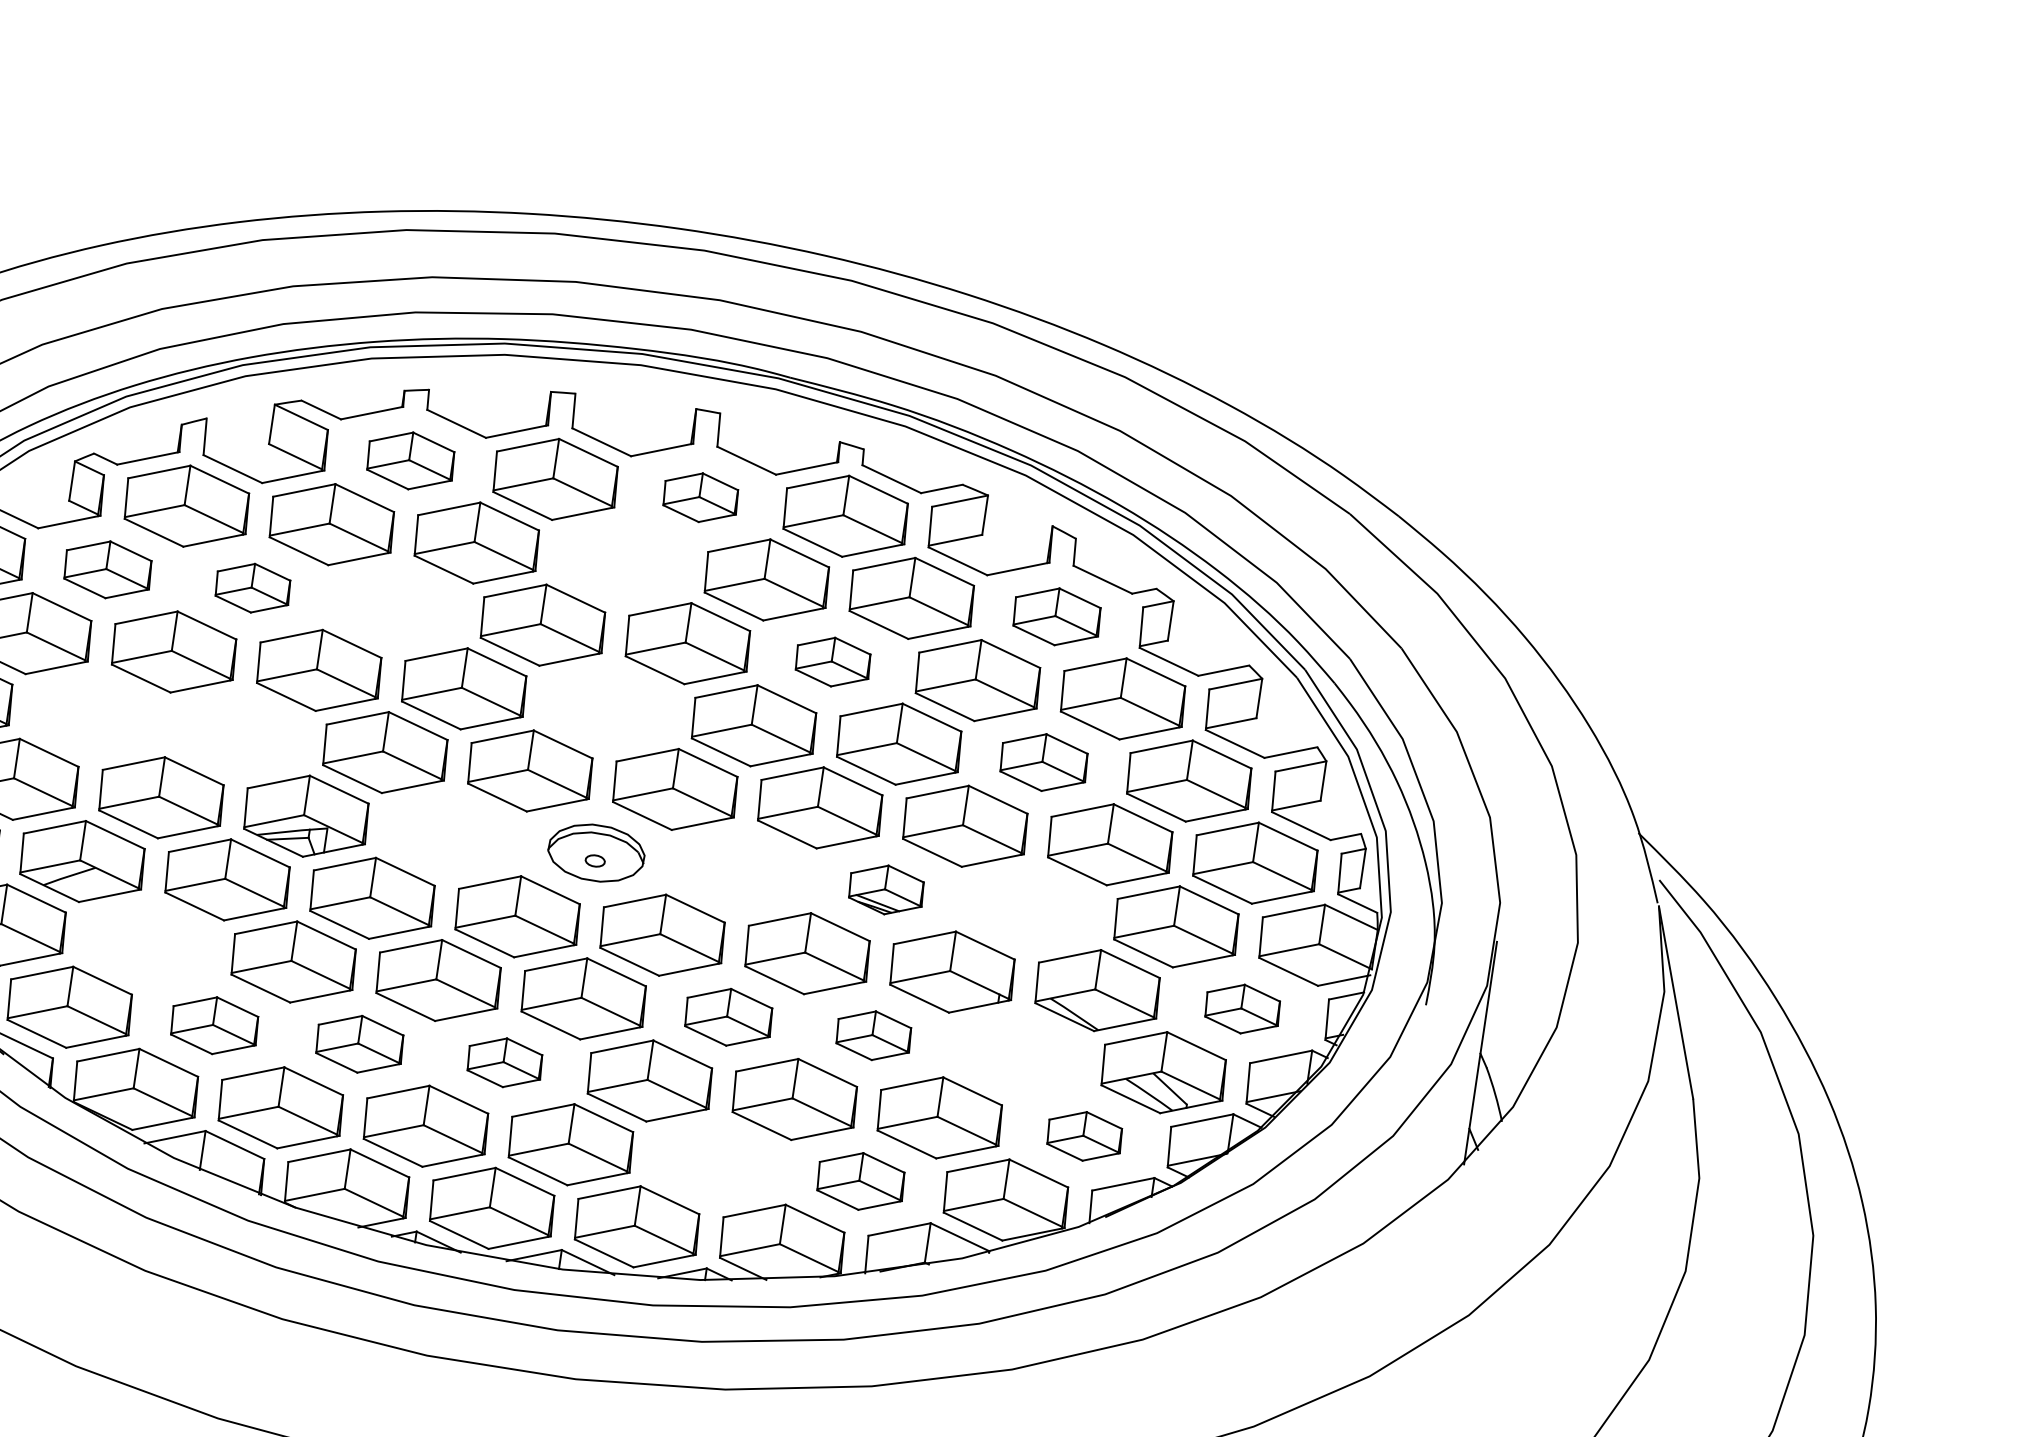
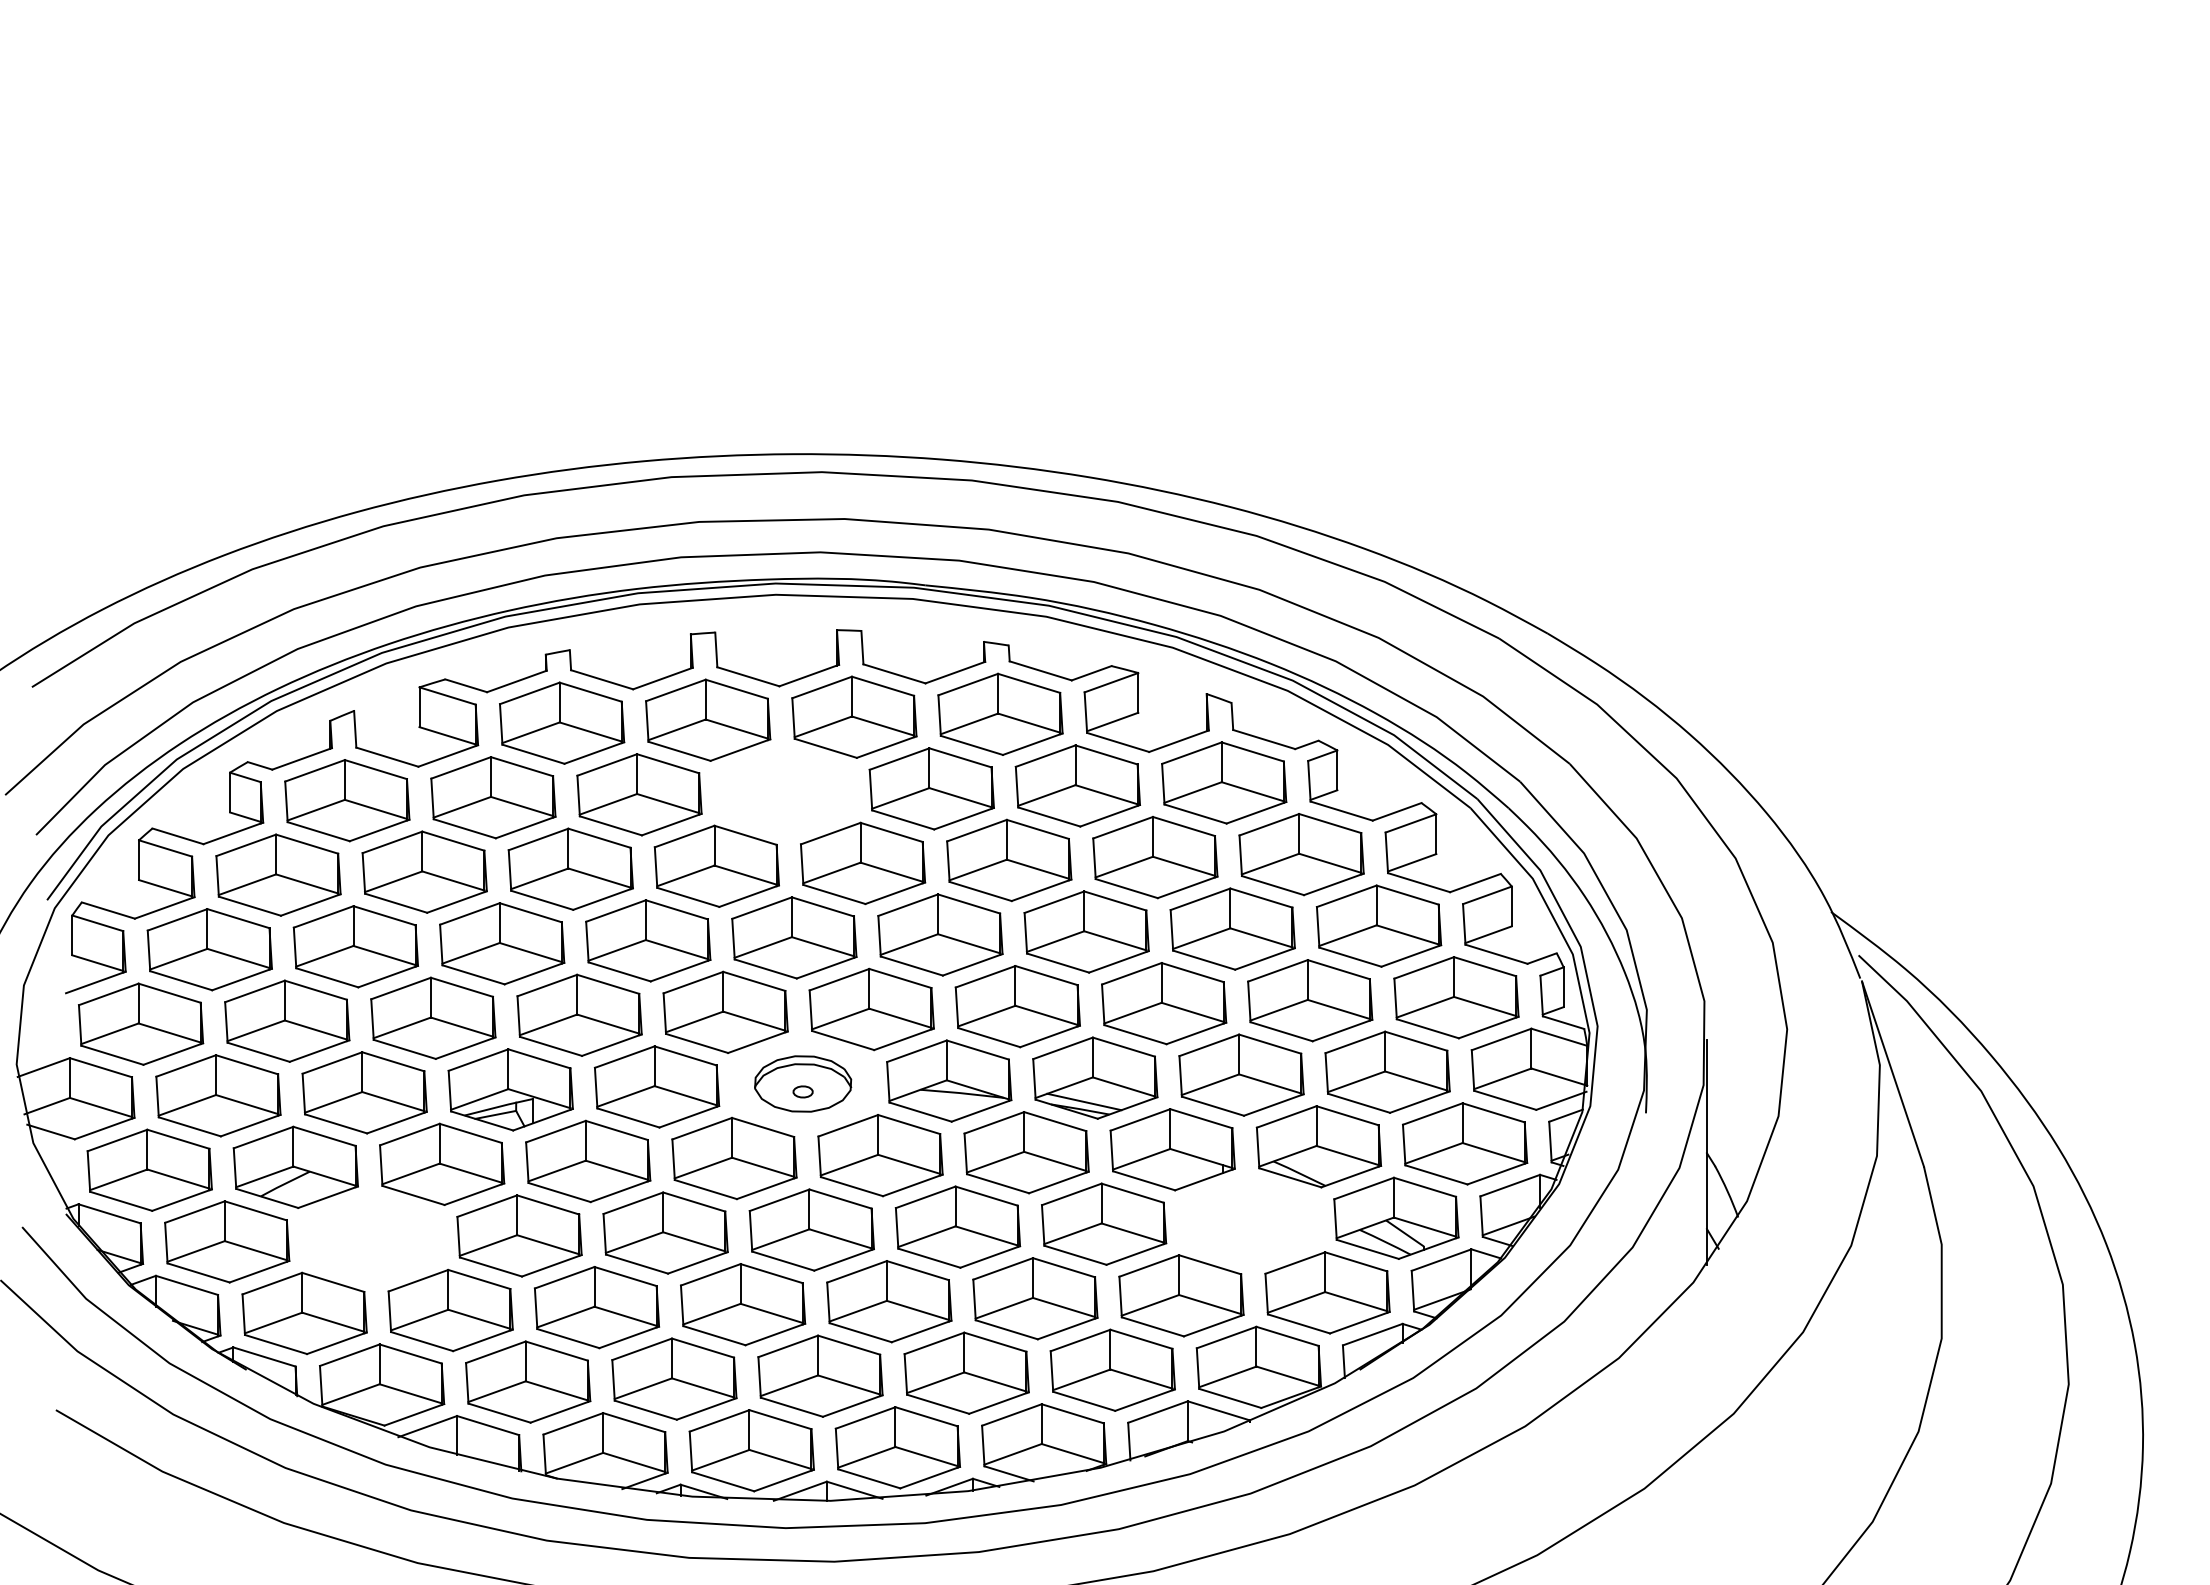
part: (411, 460) -> (562, 722), size x1.43
part: (700, 497) -> (854, 716), size x1.67
part: (108, 569) -> (278, 874), size x1.43
part: (252, 587) -> (424, 871), size x1.67
part: (397, 605) -> (570, 868), added
part: (1057, 616) -> (1224, 782), size x1.43
part: (833, 662) -> (1009, 860), size x1.67
part: (609, 706) -> (794, 937), added
part: (95, 714) -> (287, 1020), added
part: (240, 733) -> (433, 1017), added
part: (1043, 762) -> (1232, 928), size x1.43
part: (451, 834) -> (656, 1086), added
part: (741, 871) -> (949, 1080), added
part: (886, 889) -> (1095, 1077), size x1.67
part: (1031, 907) -> (1241, 1074), added
part: (1243, 1008) -> (1465, 1143), size x1.67
part: (728, 1016) -> (957, 1226), size x1.43
part: (214, 1025) -> (450, 1310), size x1.43
part: (874, 1035) -> (1104, 1223), size x1.67
part: (359, 1044) -> (596, 1307), size x1.43
part: (505, 1062) -> (743, 1304), size x1.67
part: (1084, 1136) -> (1327, 1292), size x1.67
part: (715, 1162) -> (966, 1372), added
part: (860, 1180) -> (1112, 1369), size x1.43

